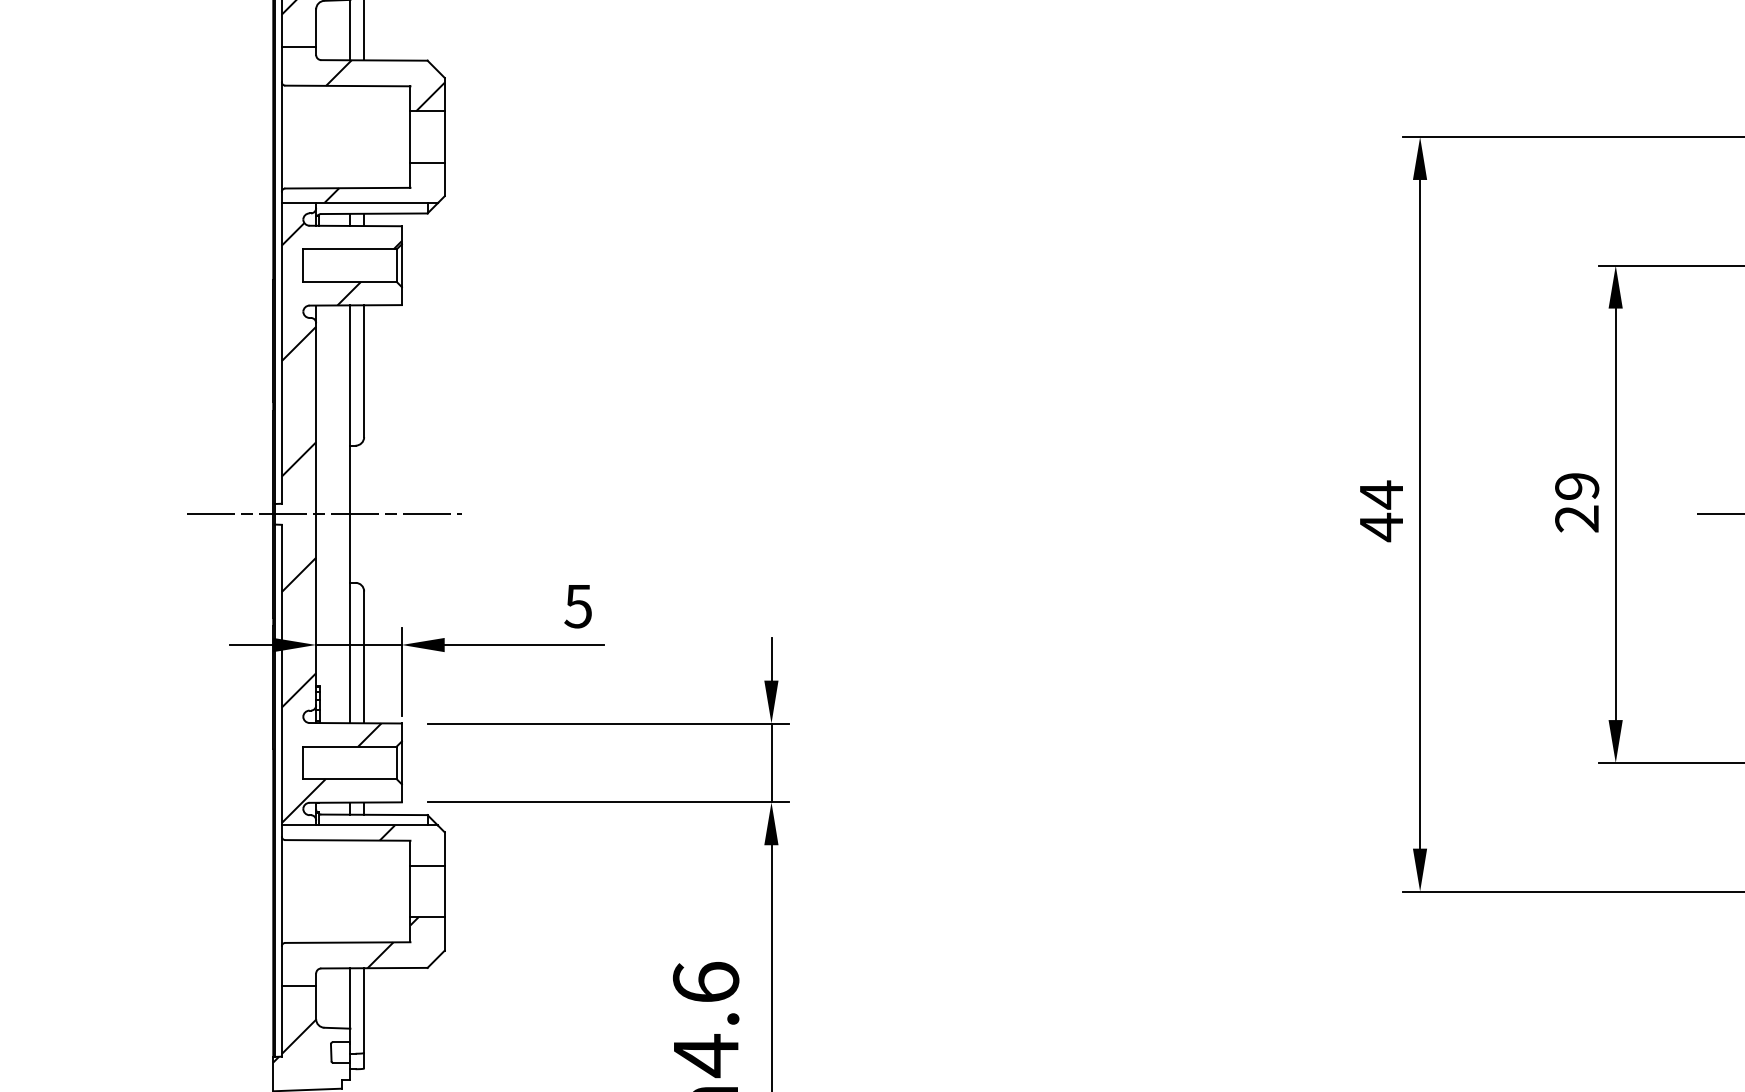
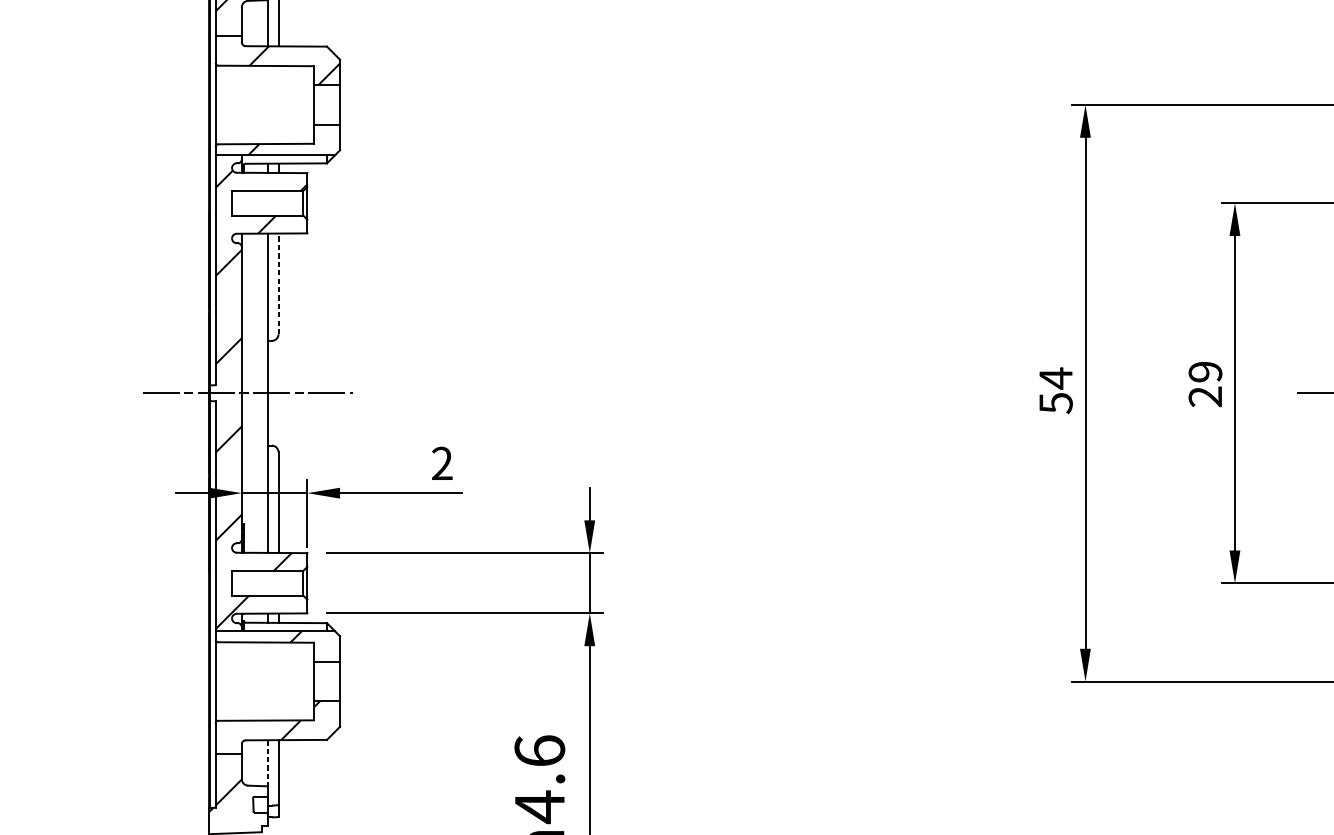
line: (364, 371) -> (278, 284), solid -> dashed
text: (1381, 527) -> (1055, 403), 44 -> 54
text: (577, 606) -> (441, 463), 5 -> 2
line: (350, 998) -> (268, 763), solid -> dashed

